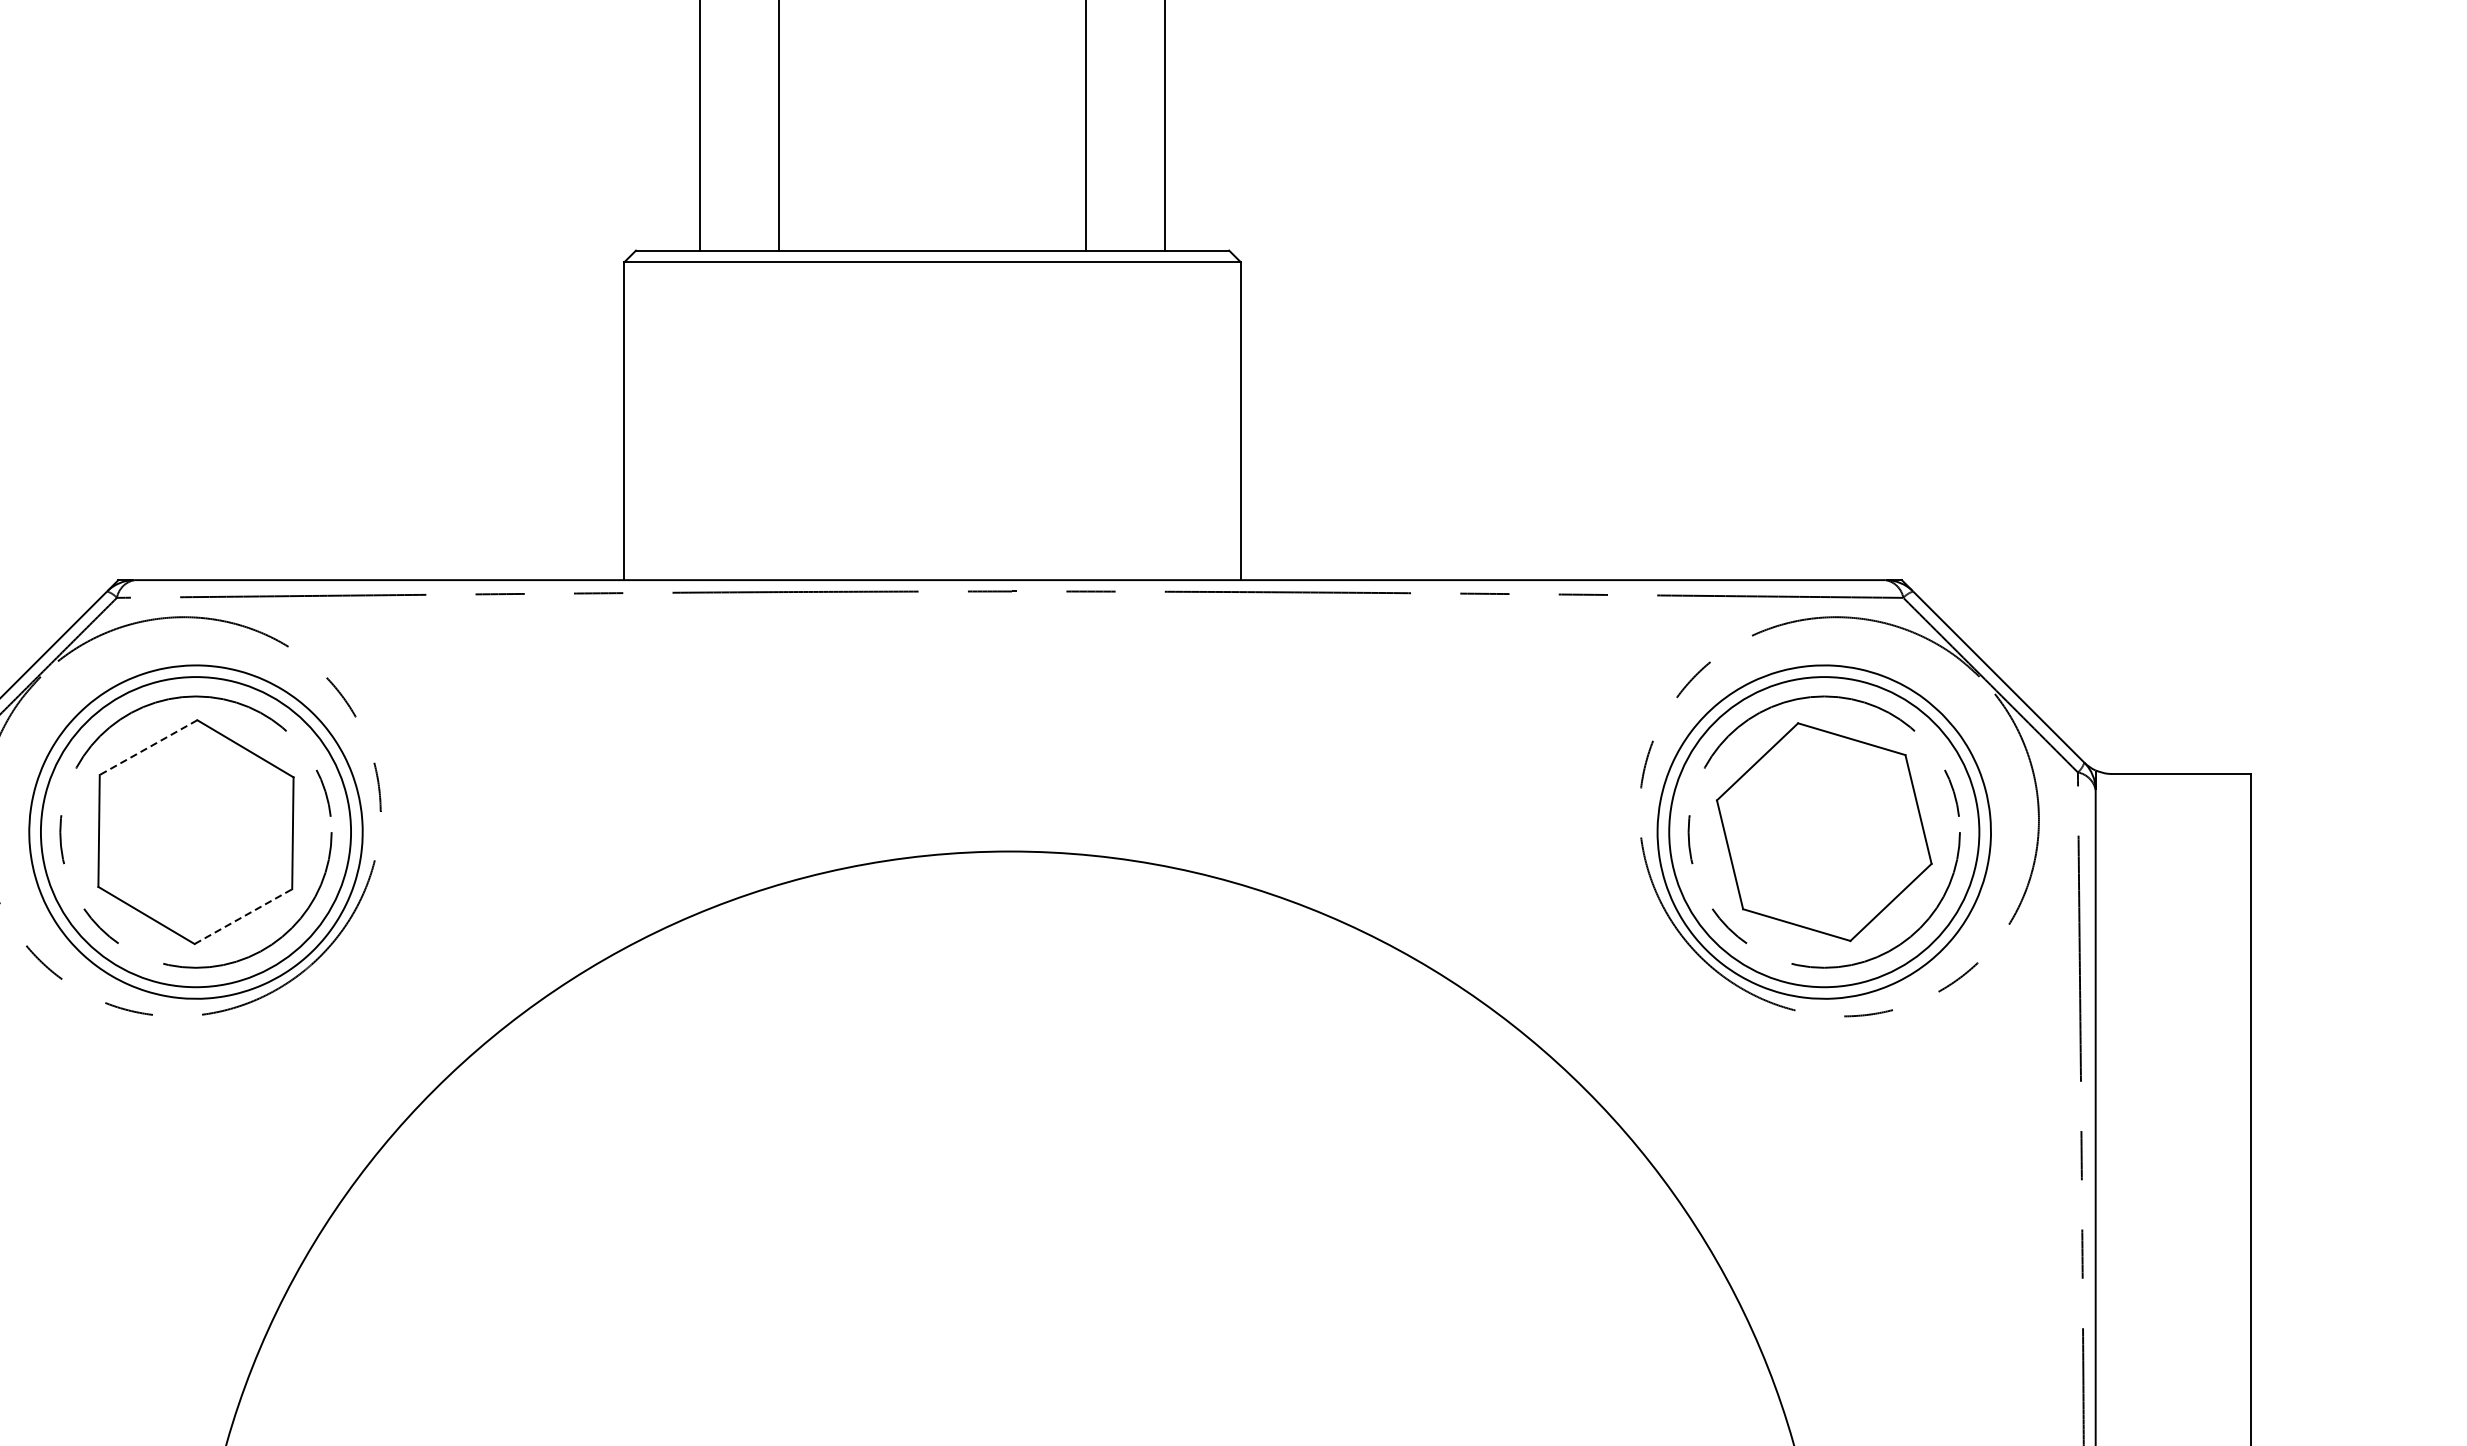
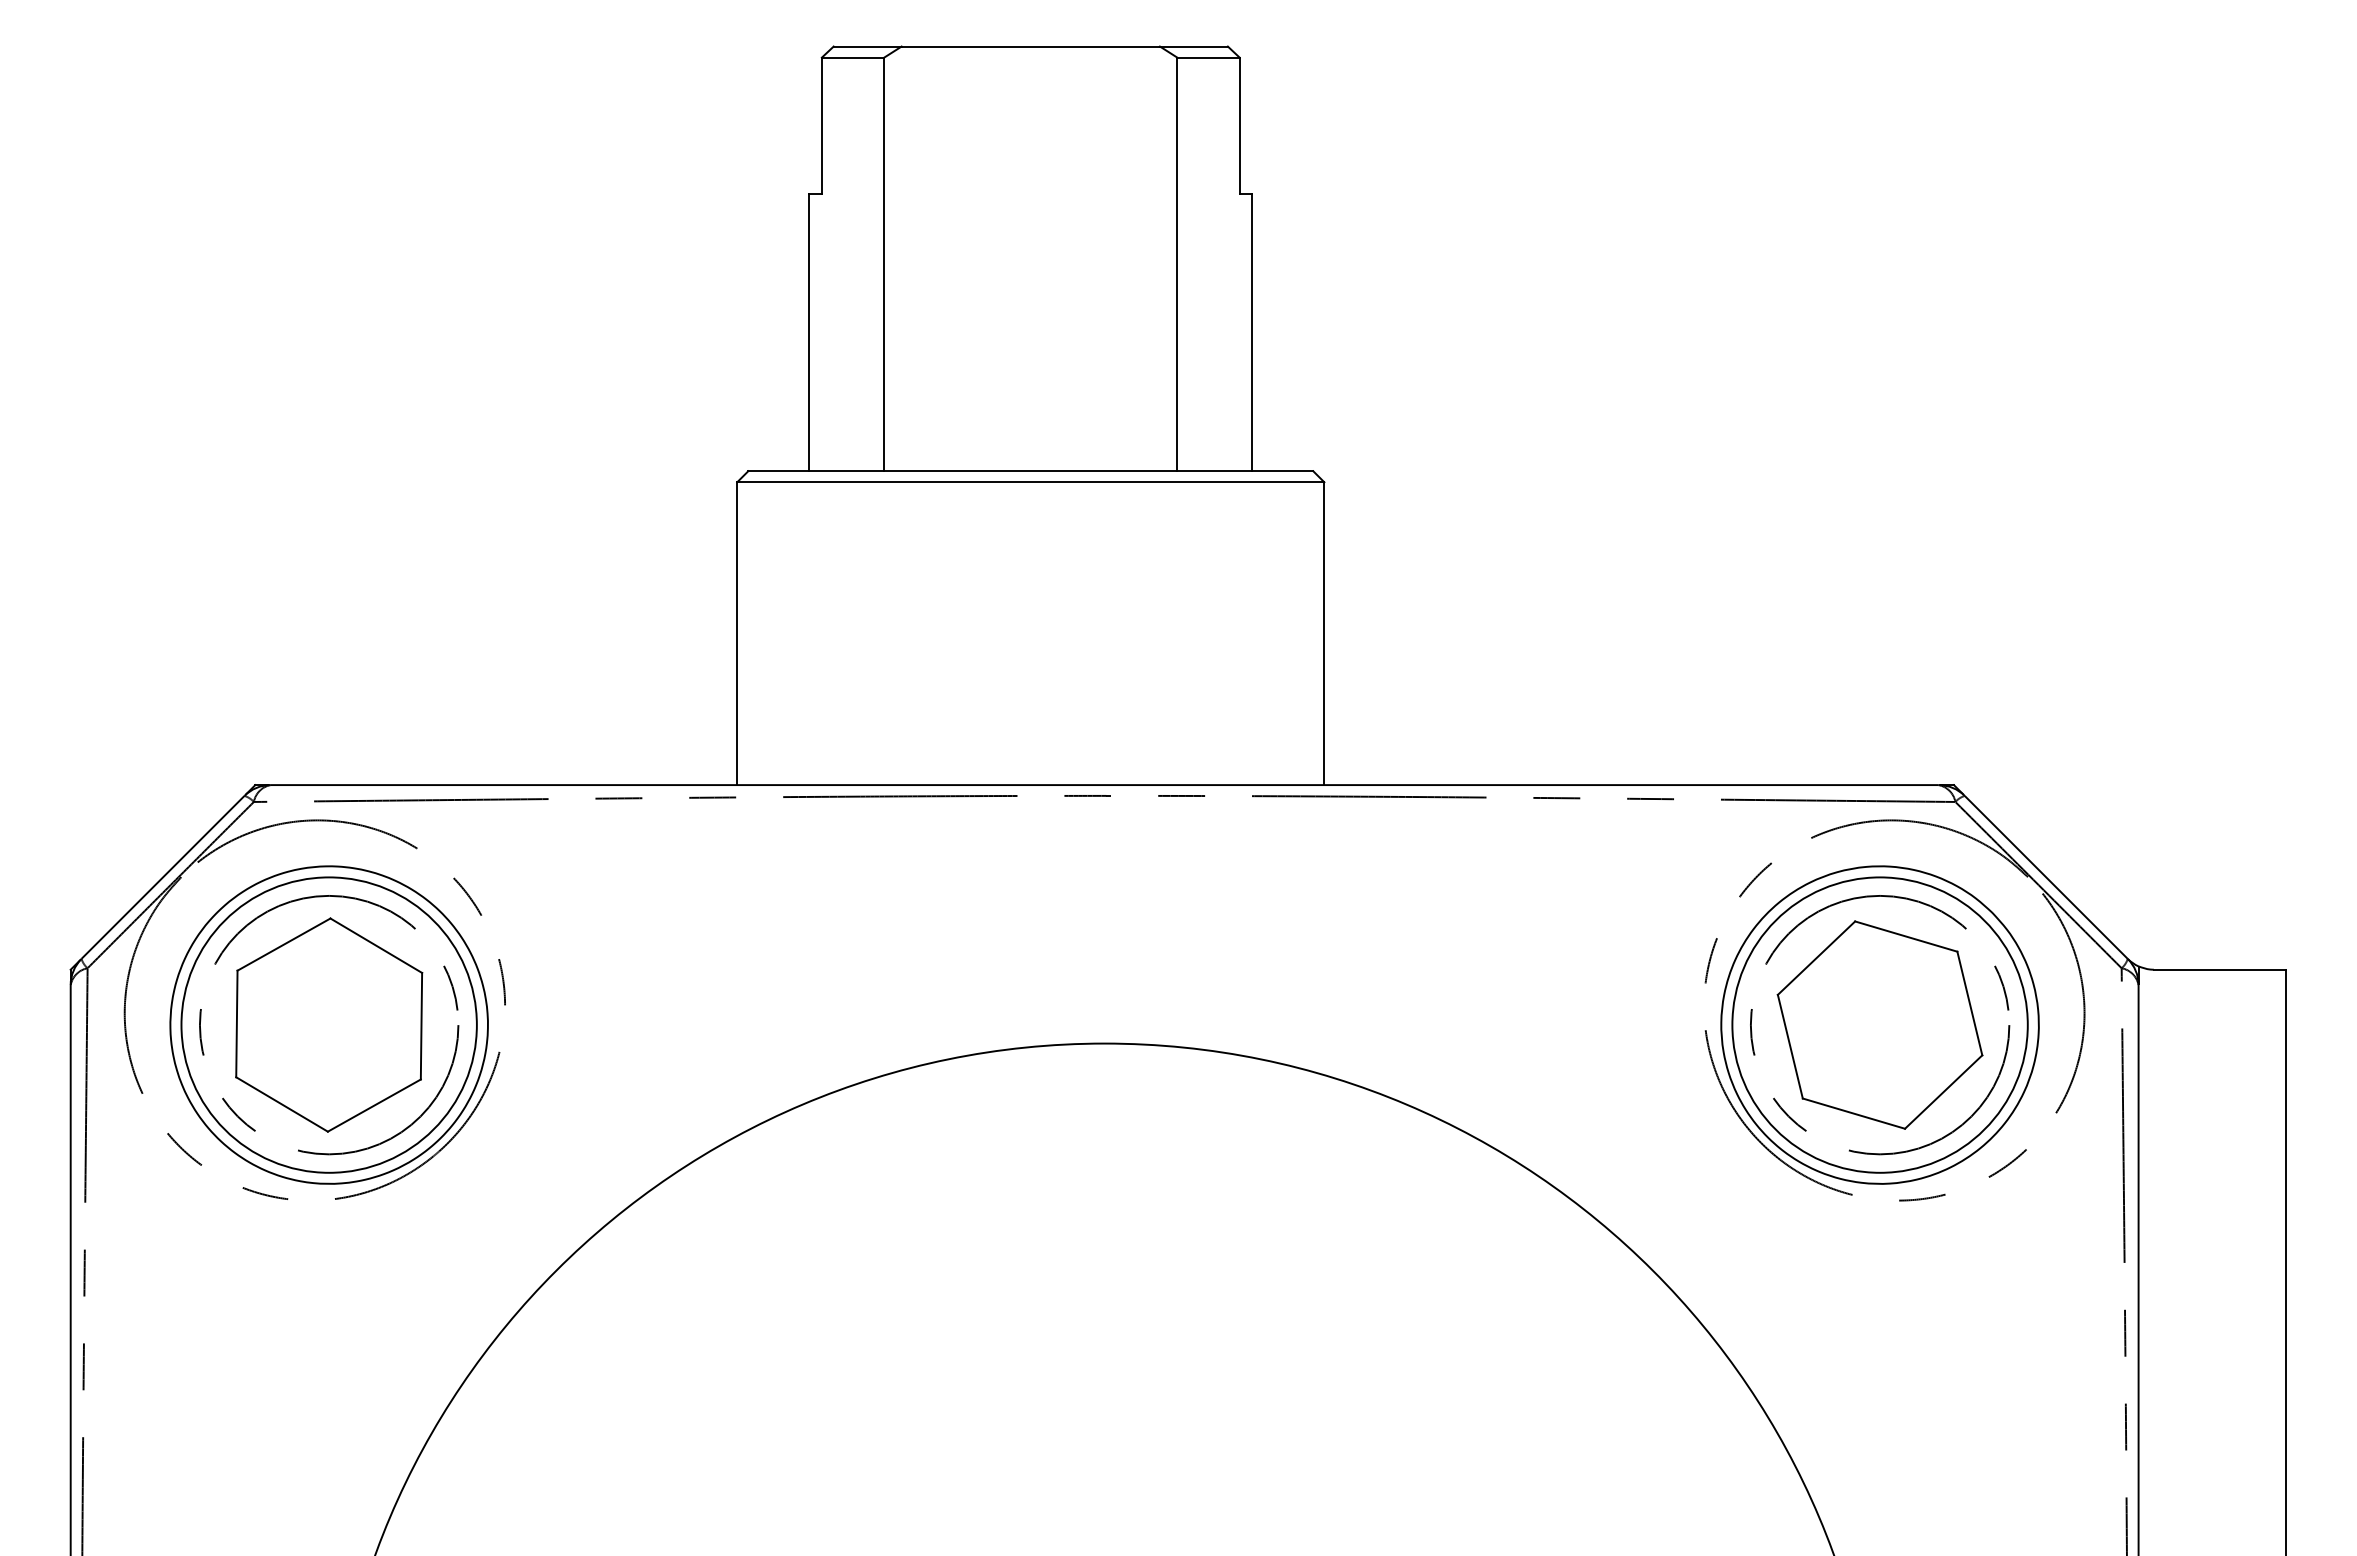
line: (148, 747) -> (283, 944), dashed -> solid
line: (243, 916) -> (374, 1105), dashed -> solid

